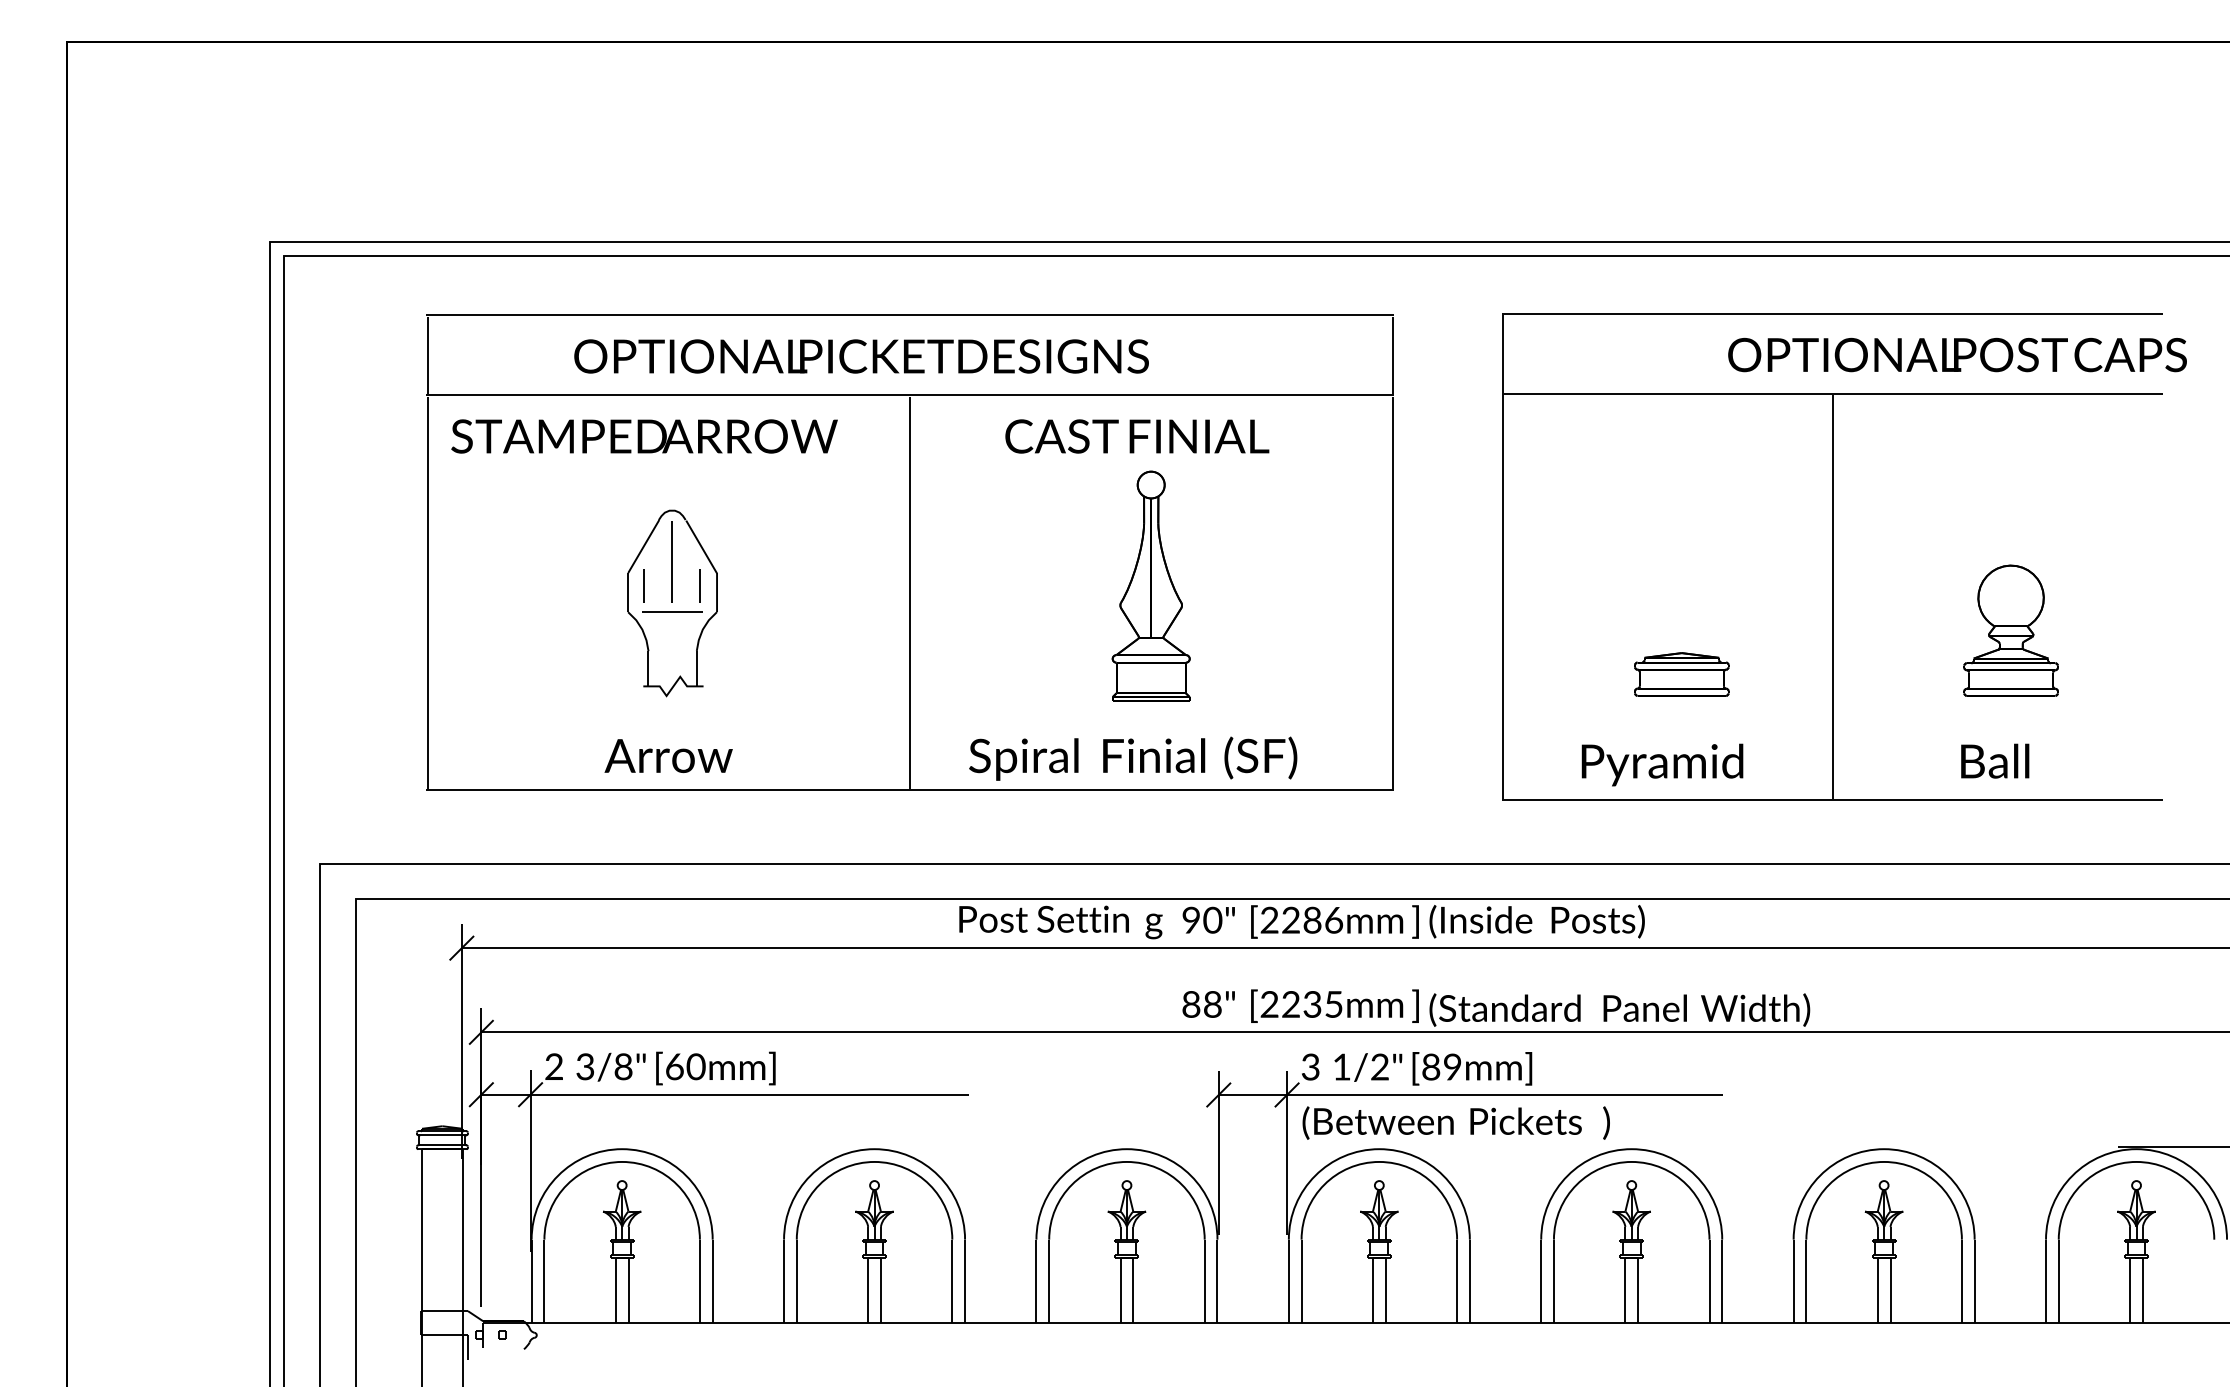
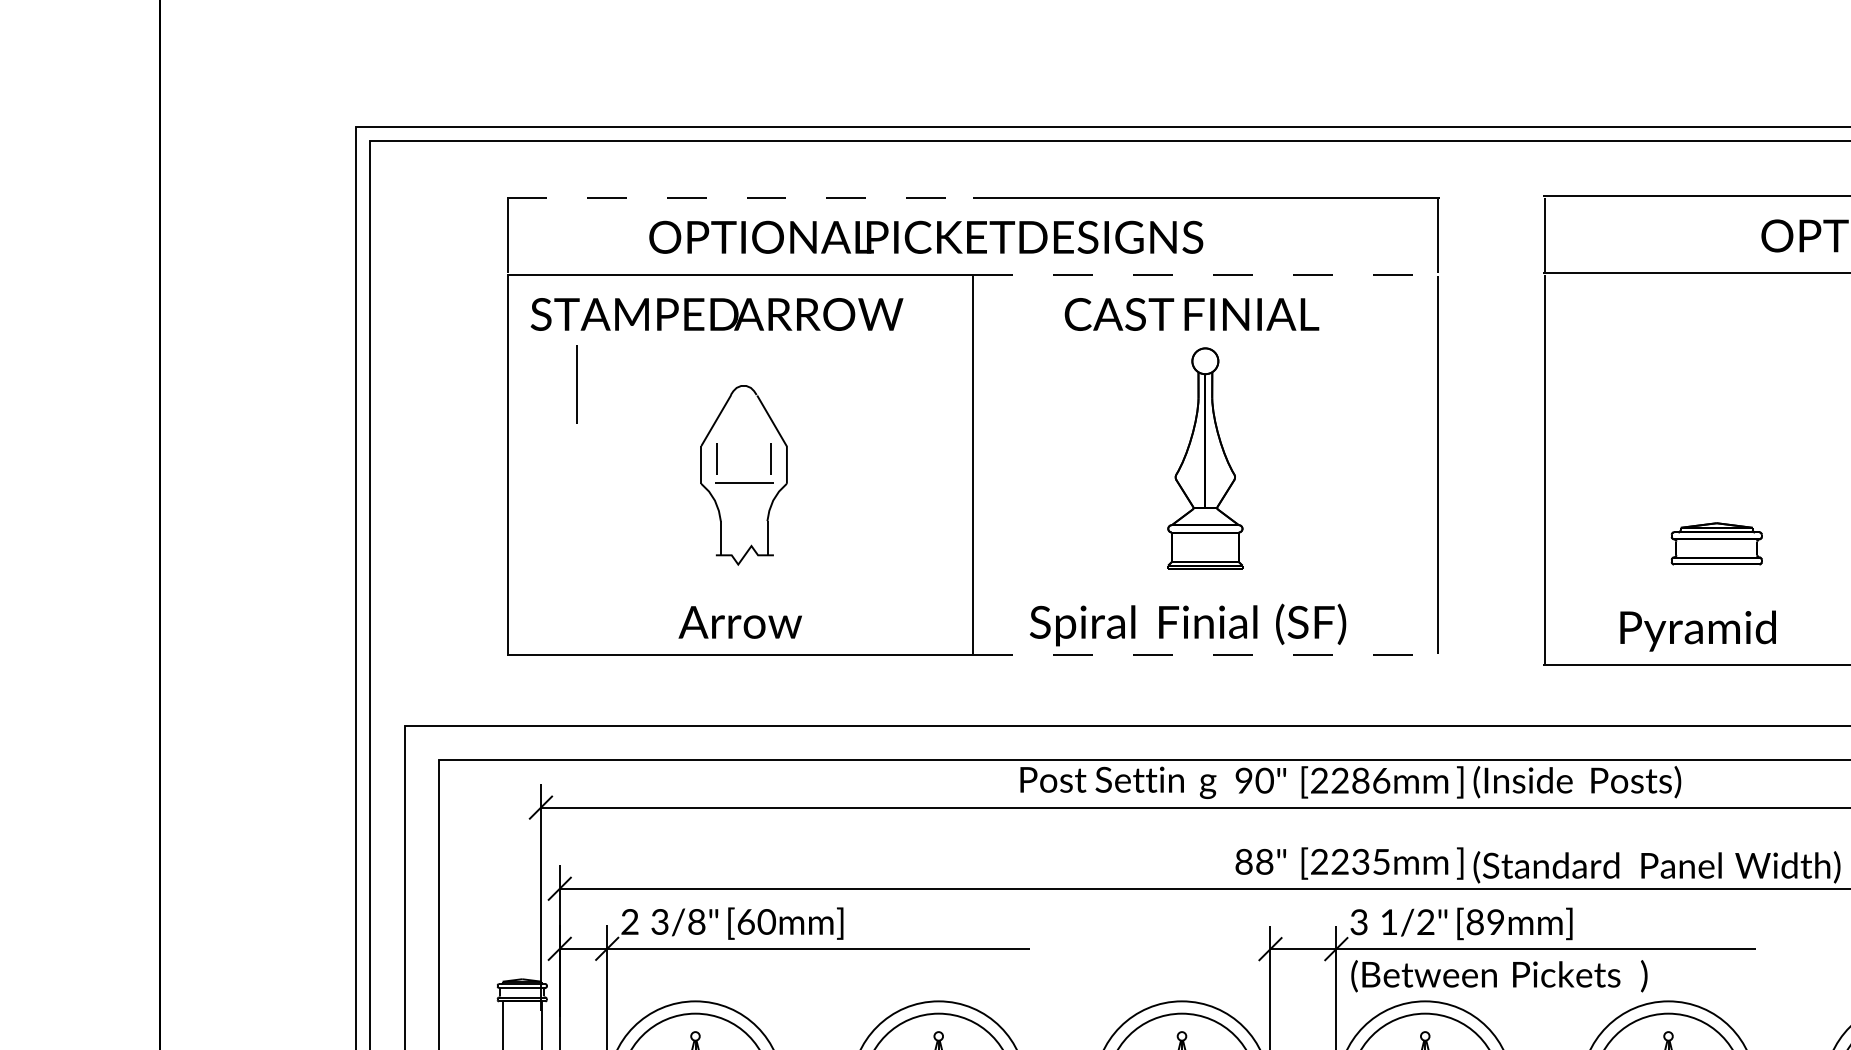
line: (668, 315) -> (740, 197), solid -> dashed
line: (1152, 395) -> (1206, 274), solid -> dashed
line: (671, 561) -> (576, 383), moved
line: (1152, 790) -> (1206, 655), solid -> dashed

